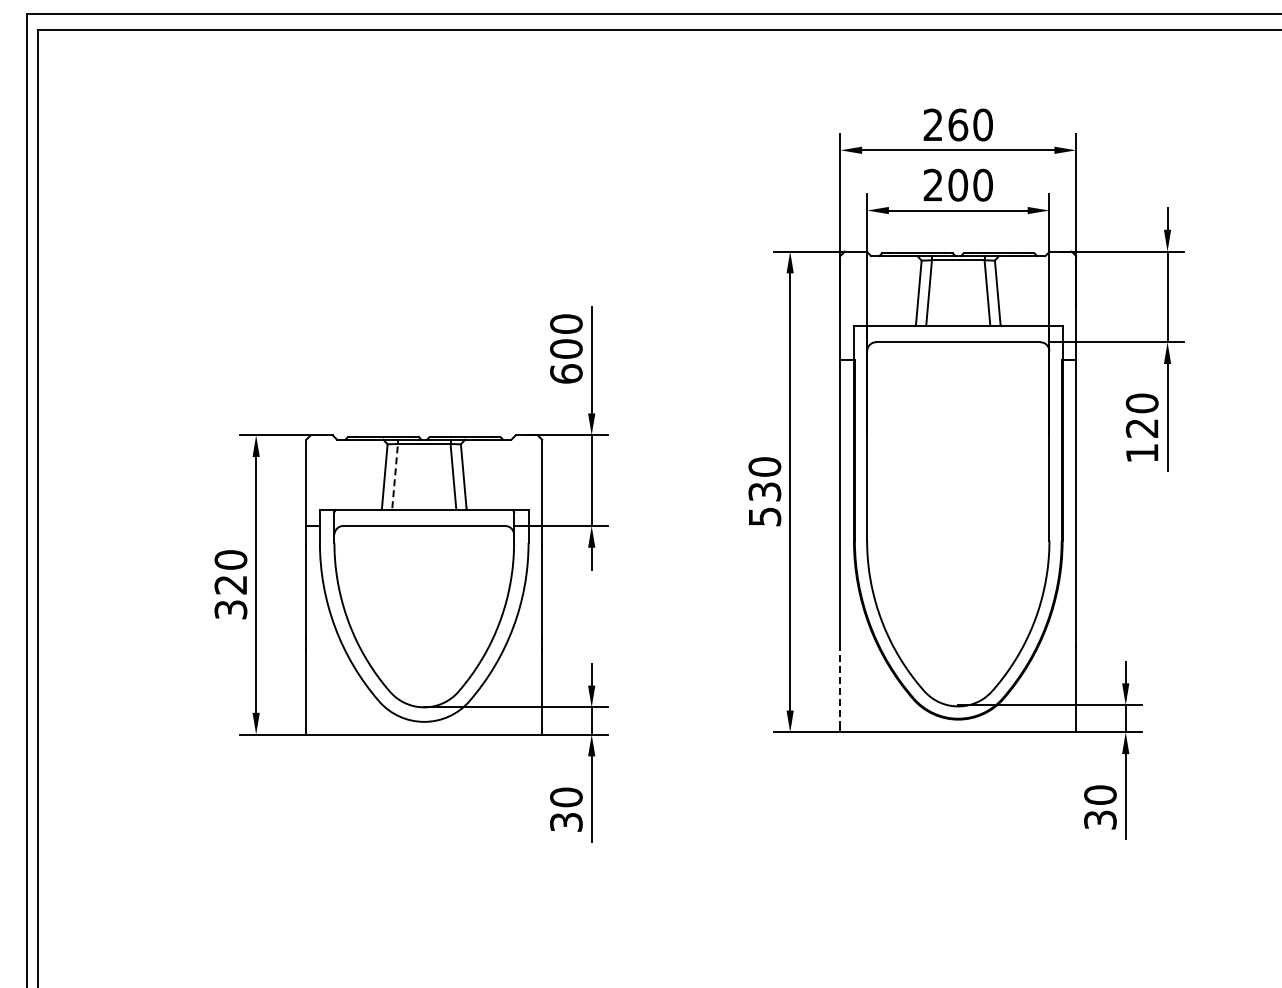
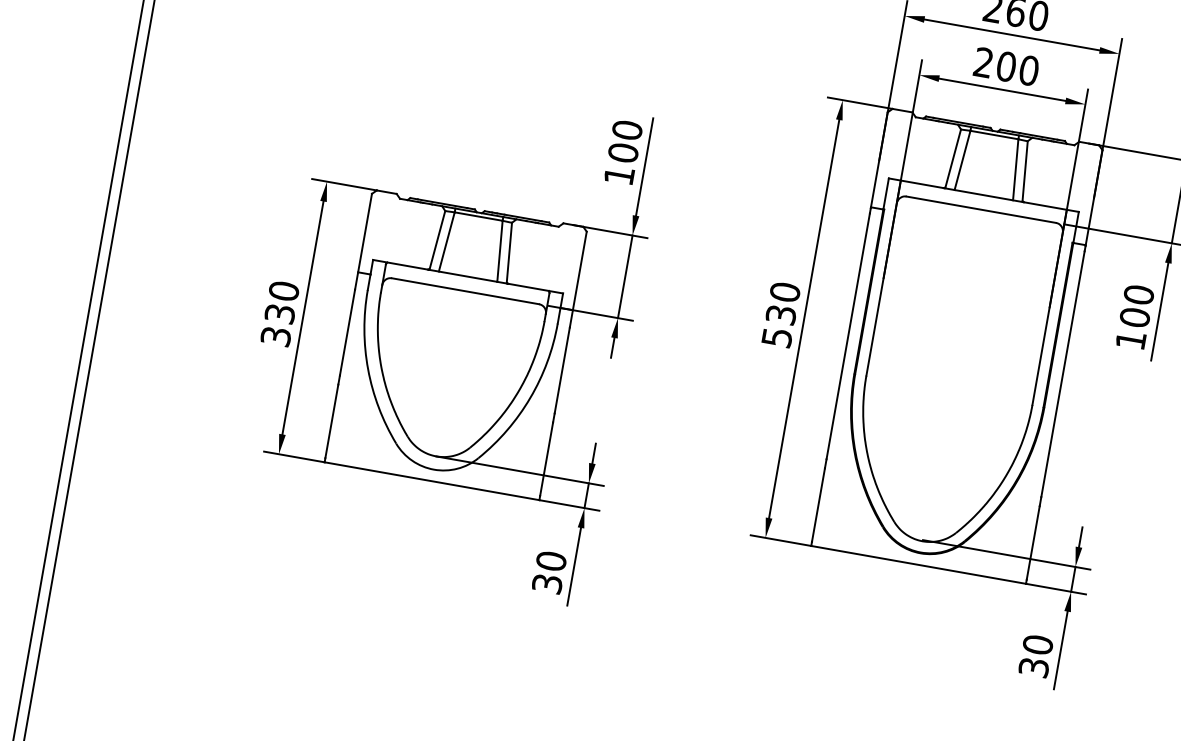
text: (566, 373) -> (619, 175), 600 -> 100
text: (1141, 428) -> (1134, 317), 120 -> 100
line: (395, 475) -> (447, 240), dashed -> solid
text: (230, 584) -> (279, 313), 320 -> 330
line: (840, 686) -> (818, 504), dashed -> solid

